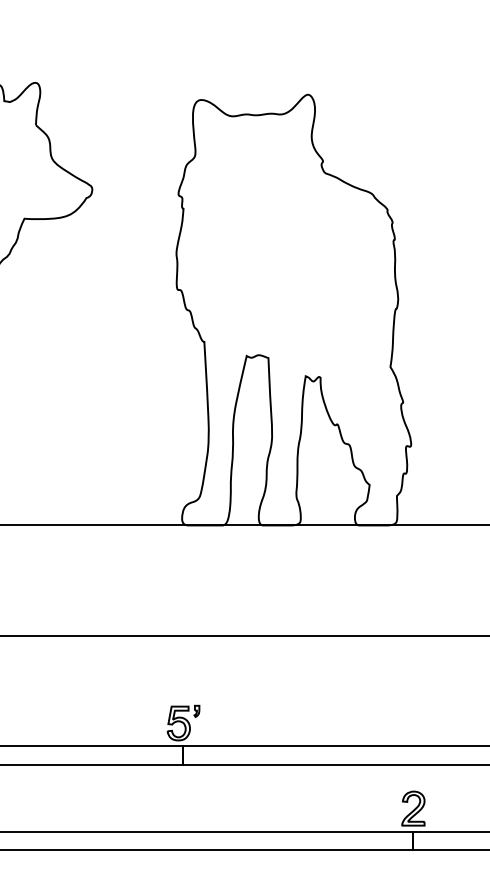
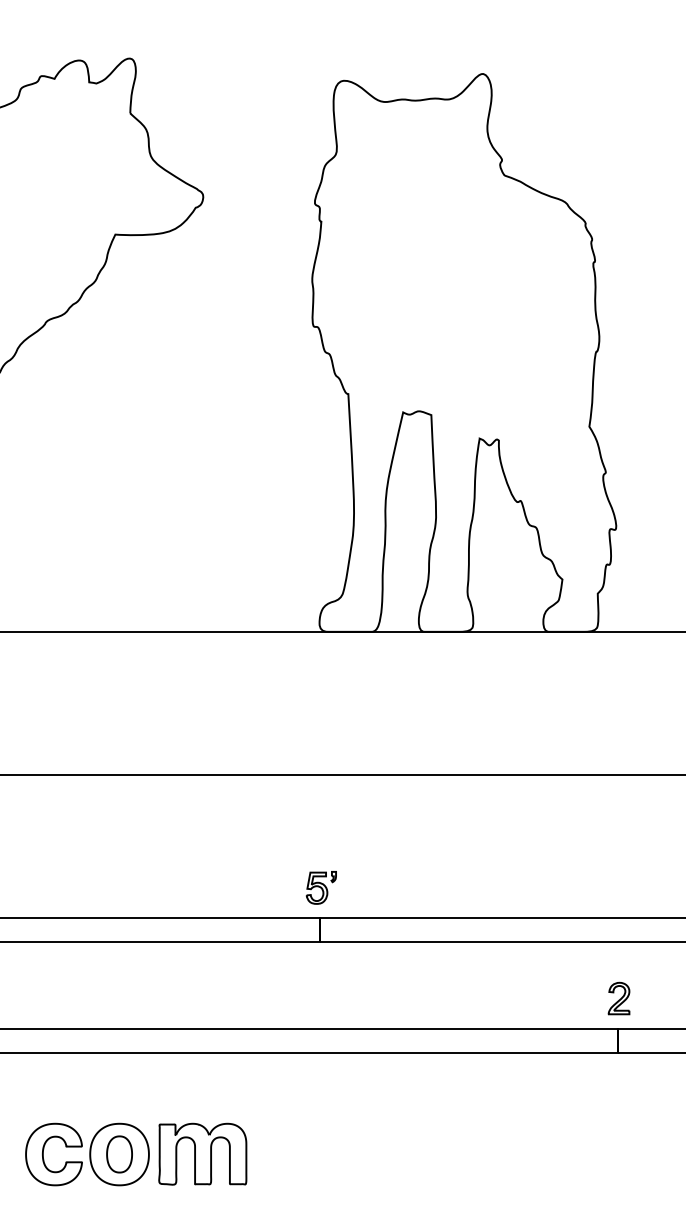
part: (183, 722) -> (321, 887), size x0.71
part: (412, 808) -> (618, 998), size x0.71

